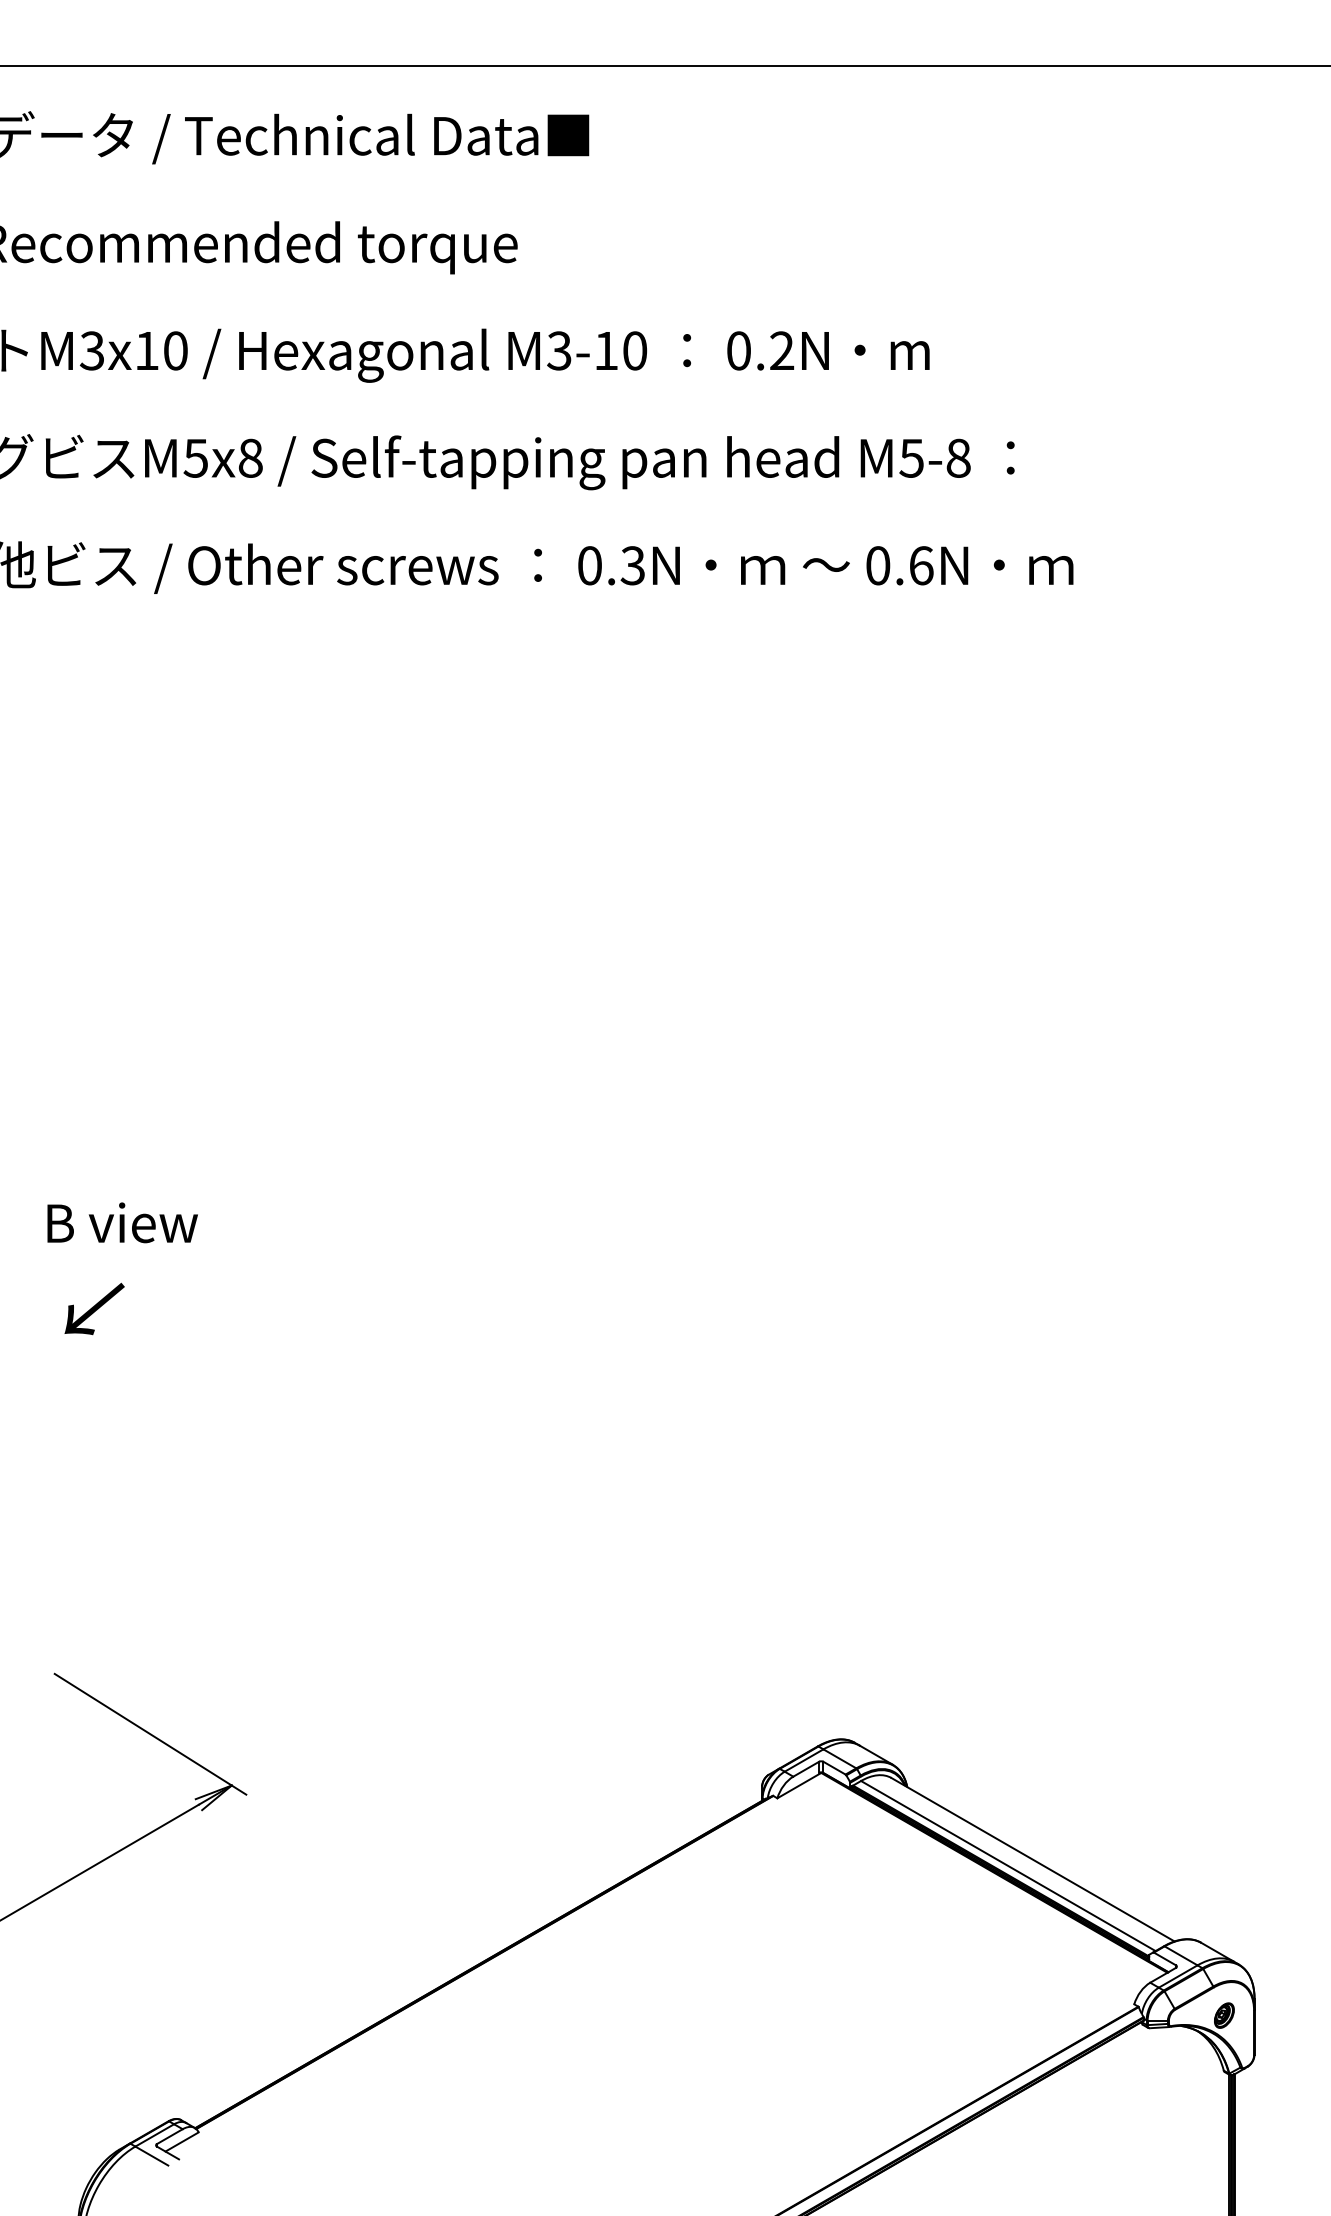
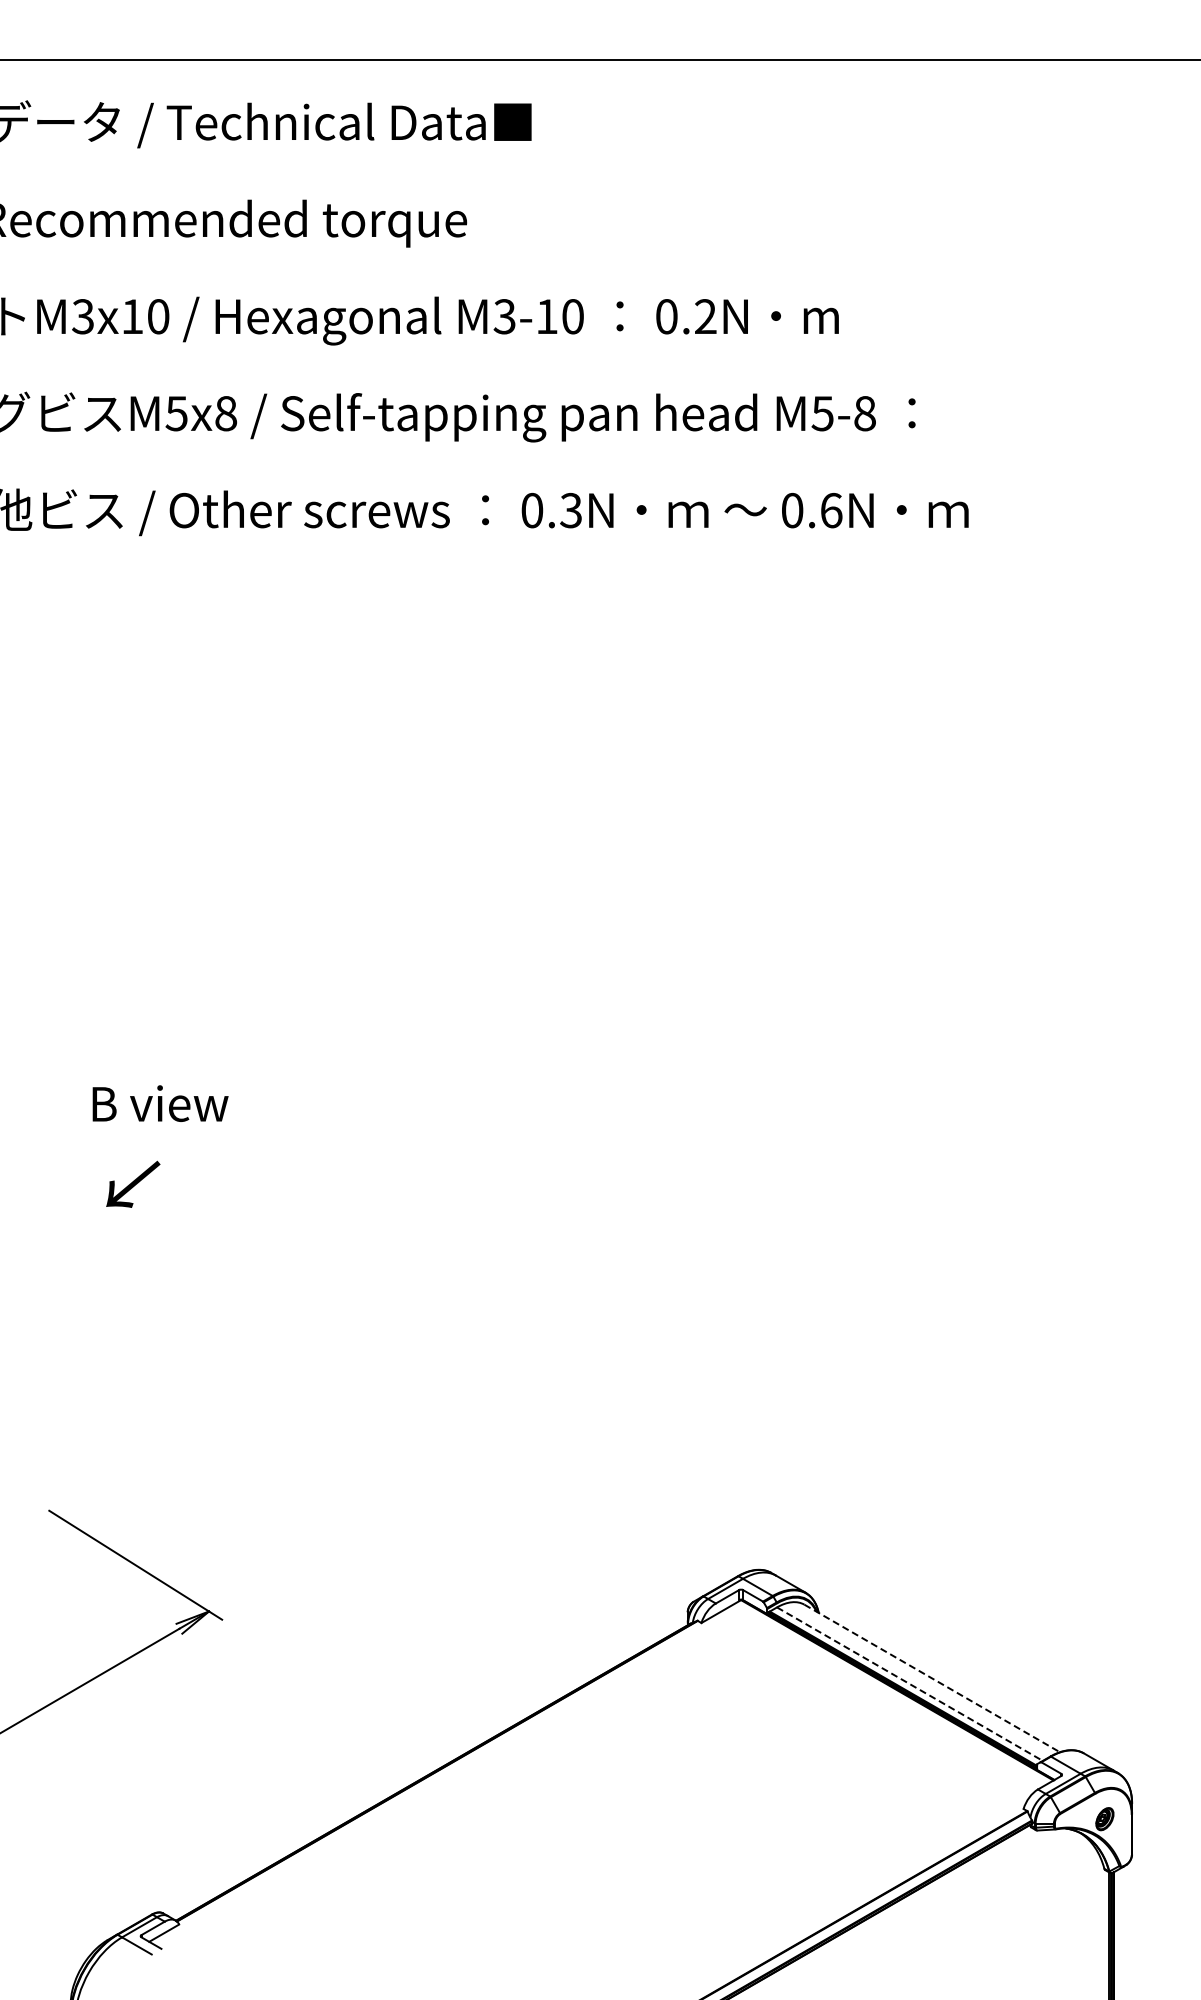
text: (122, 1222) -> (160, 1103), moved
text: (94, 1307) -> (133, 1183), moved
line: (1033, 1859) -> (932, 1678), solid -> dashed
line: (1008, 1866) -> (910, 1684), solid -> dashed

